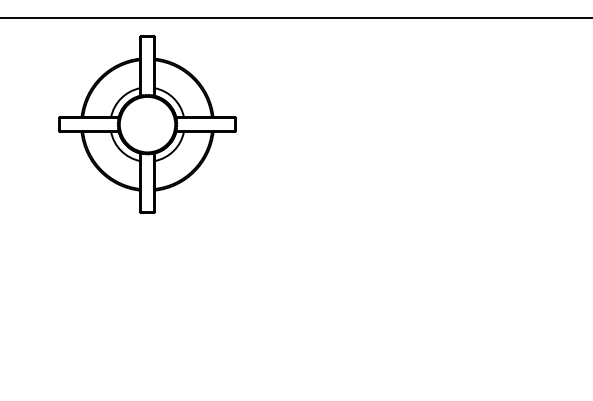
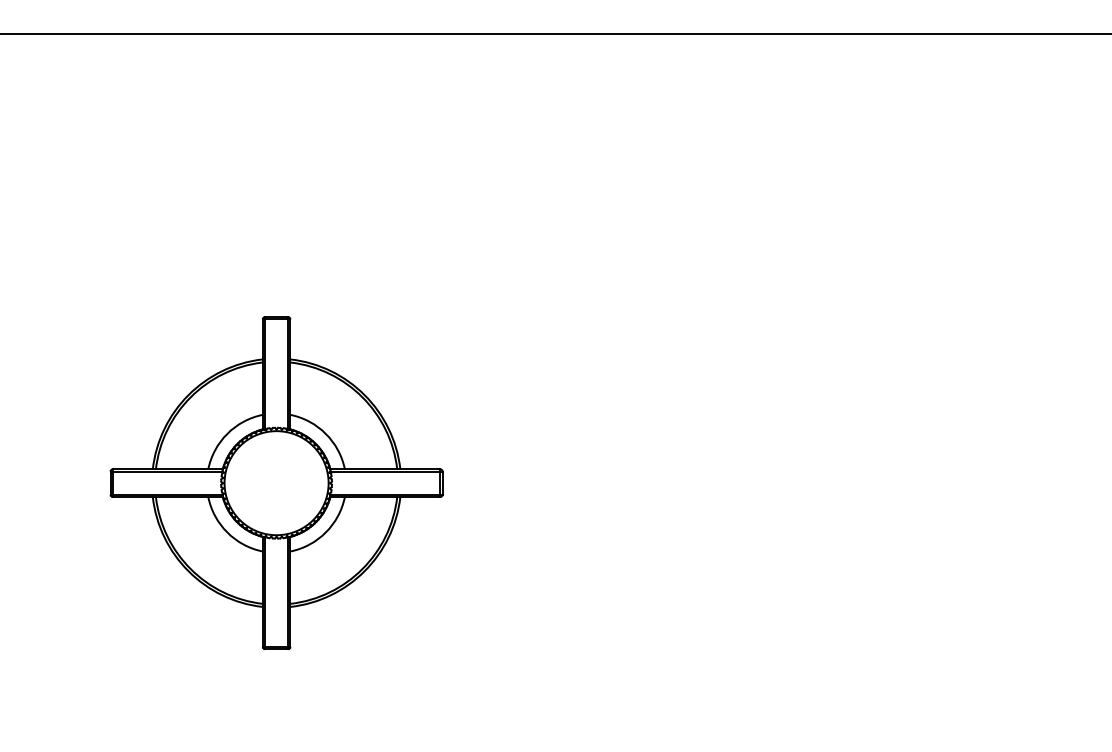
part: (147, 124) -> (276, 482), moved

